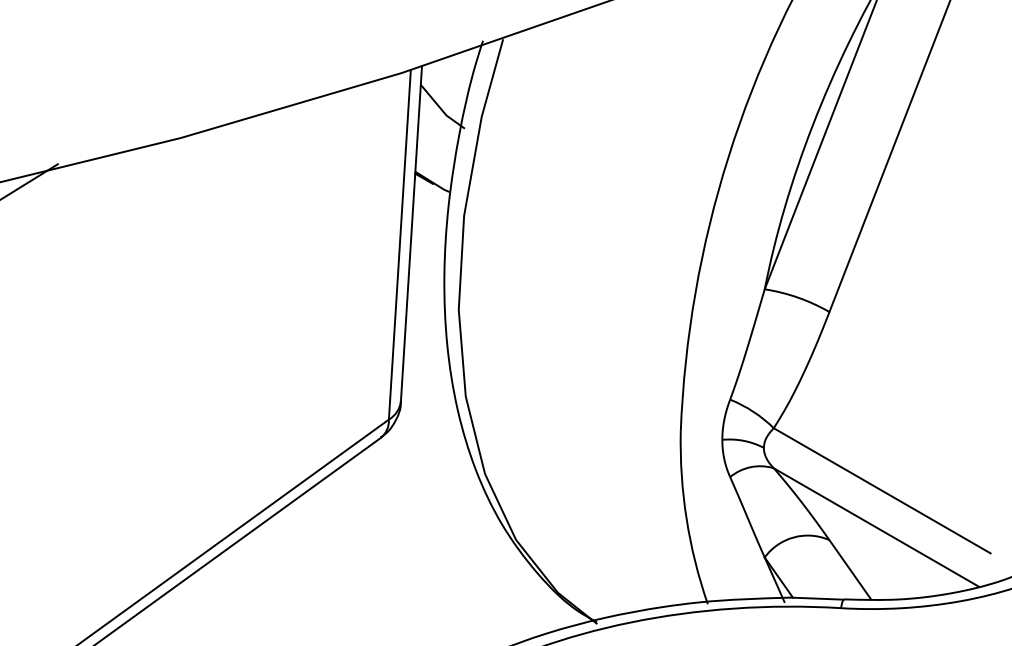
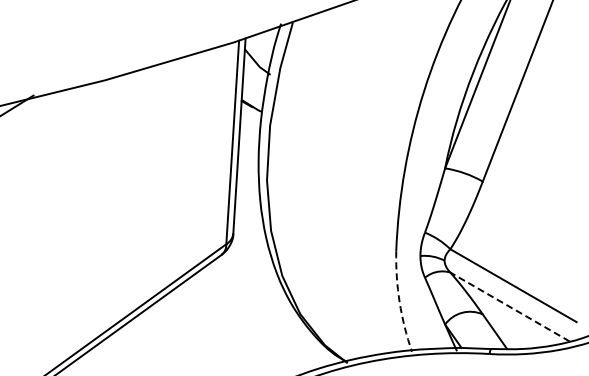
arc: (686, 519) -> (399, 302), solid -> dashed
line: (877, 526) -> (510, 306), solid -> dashed

